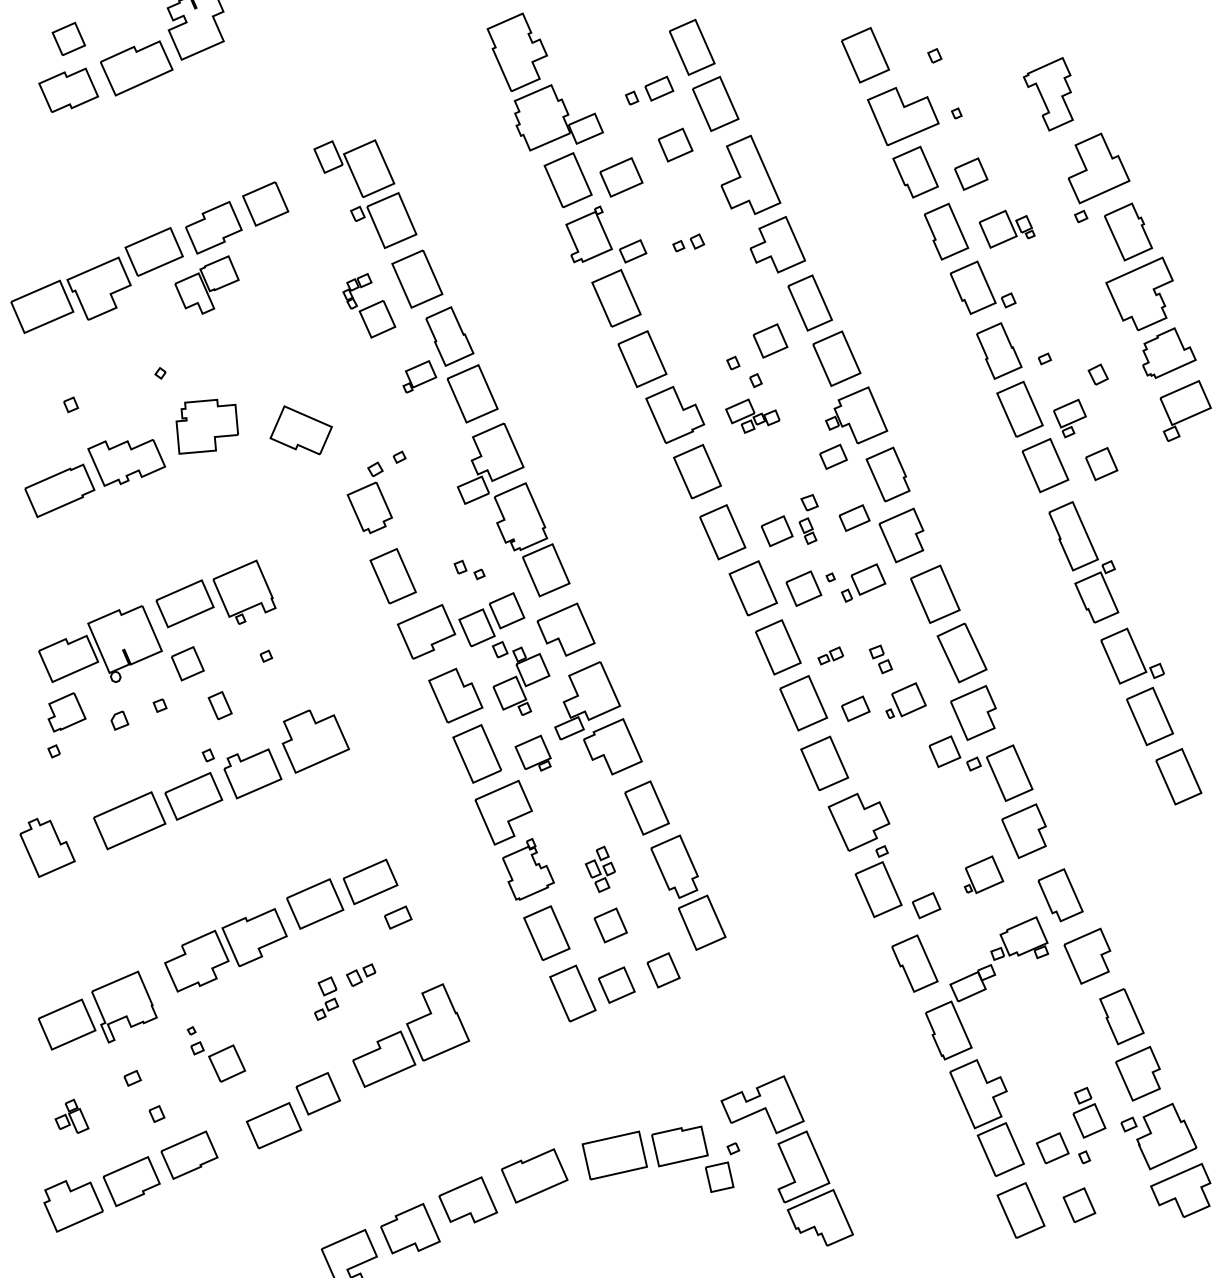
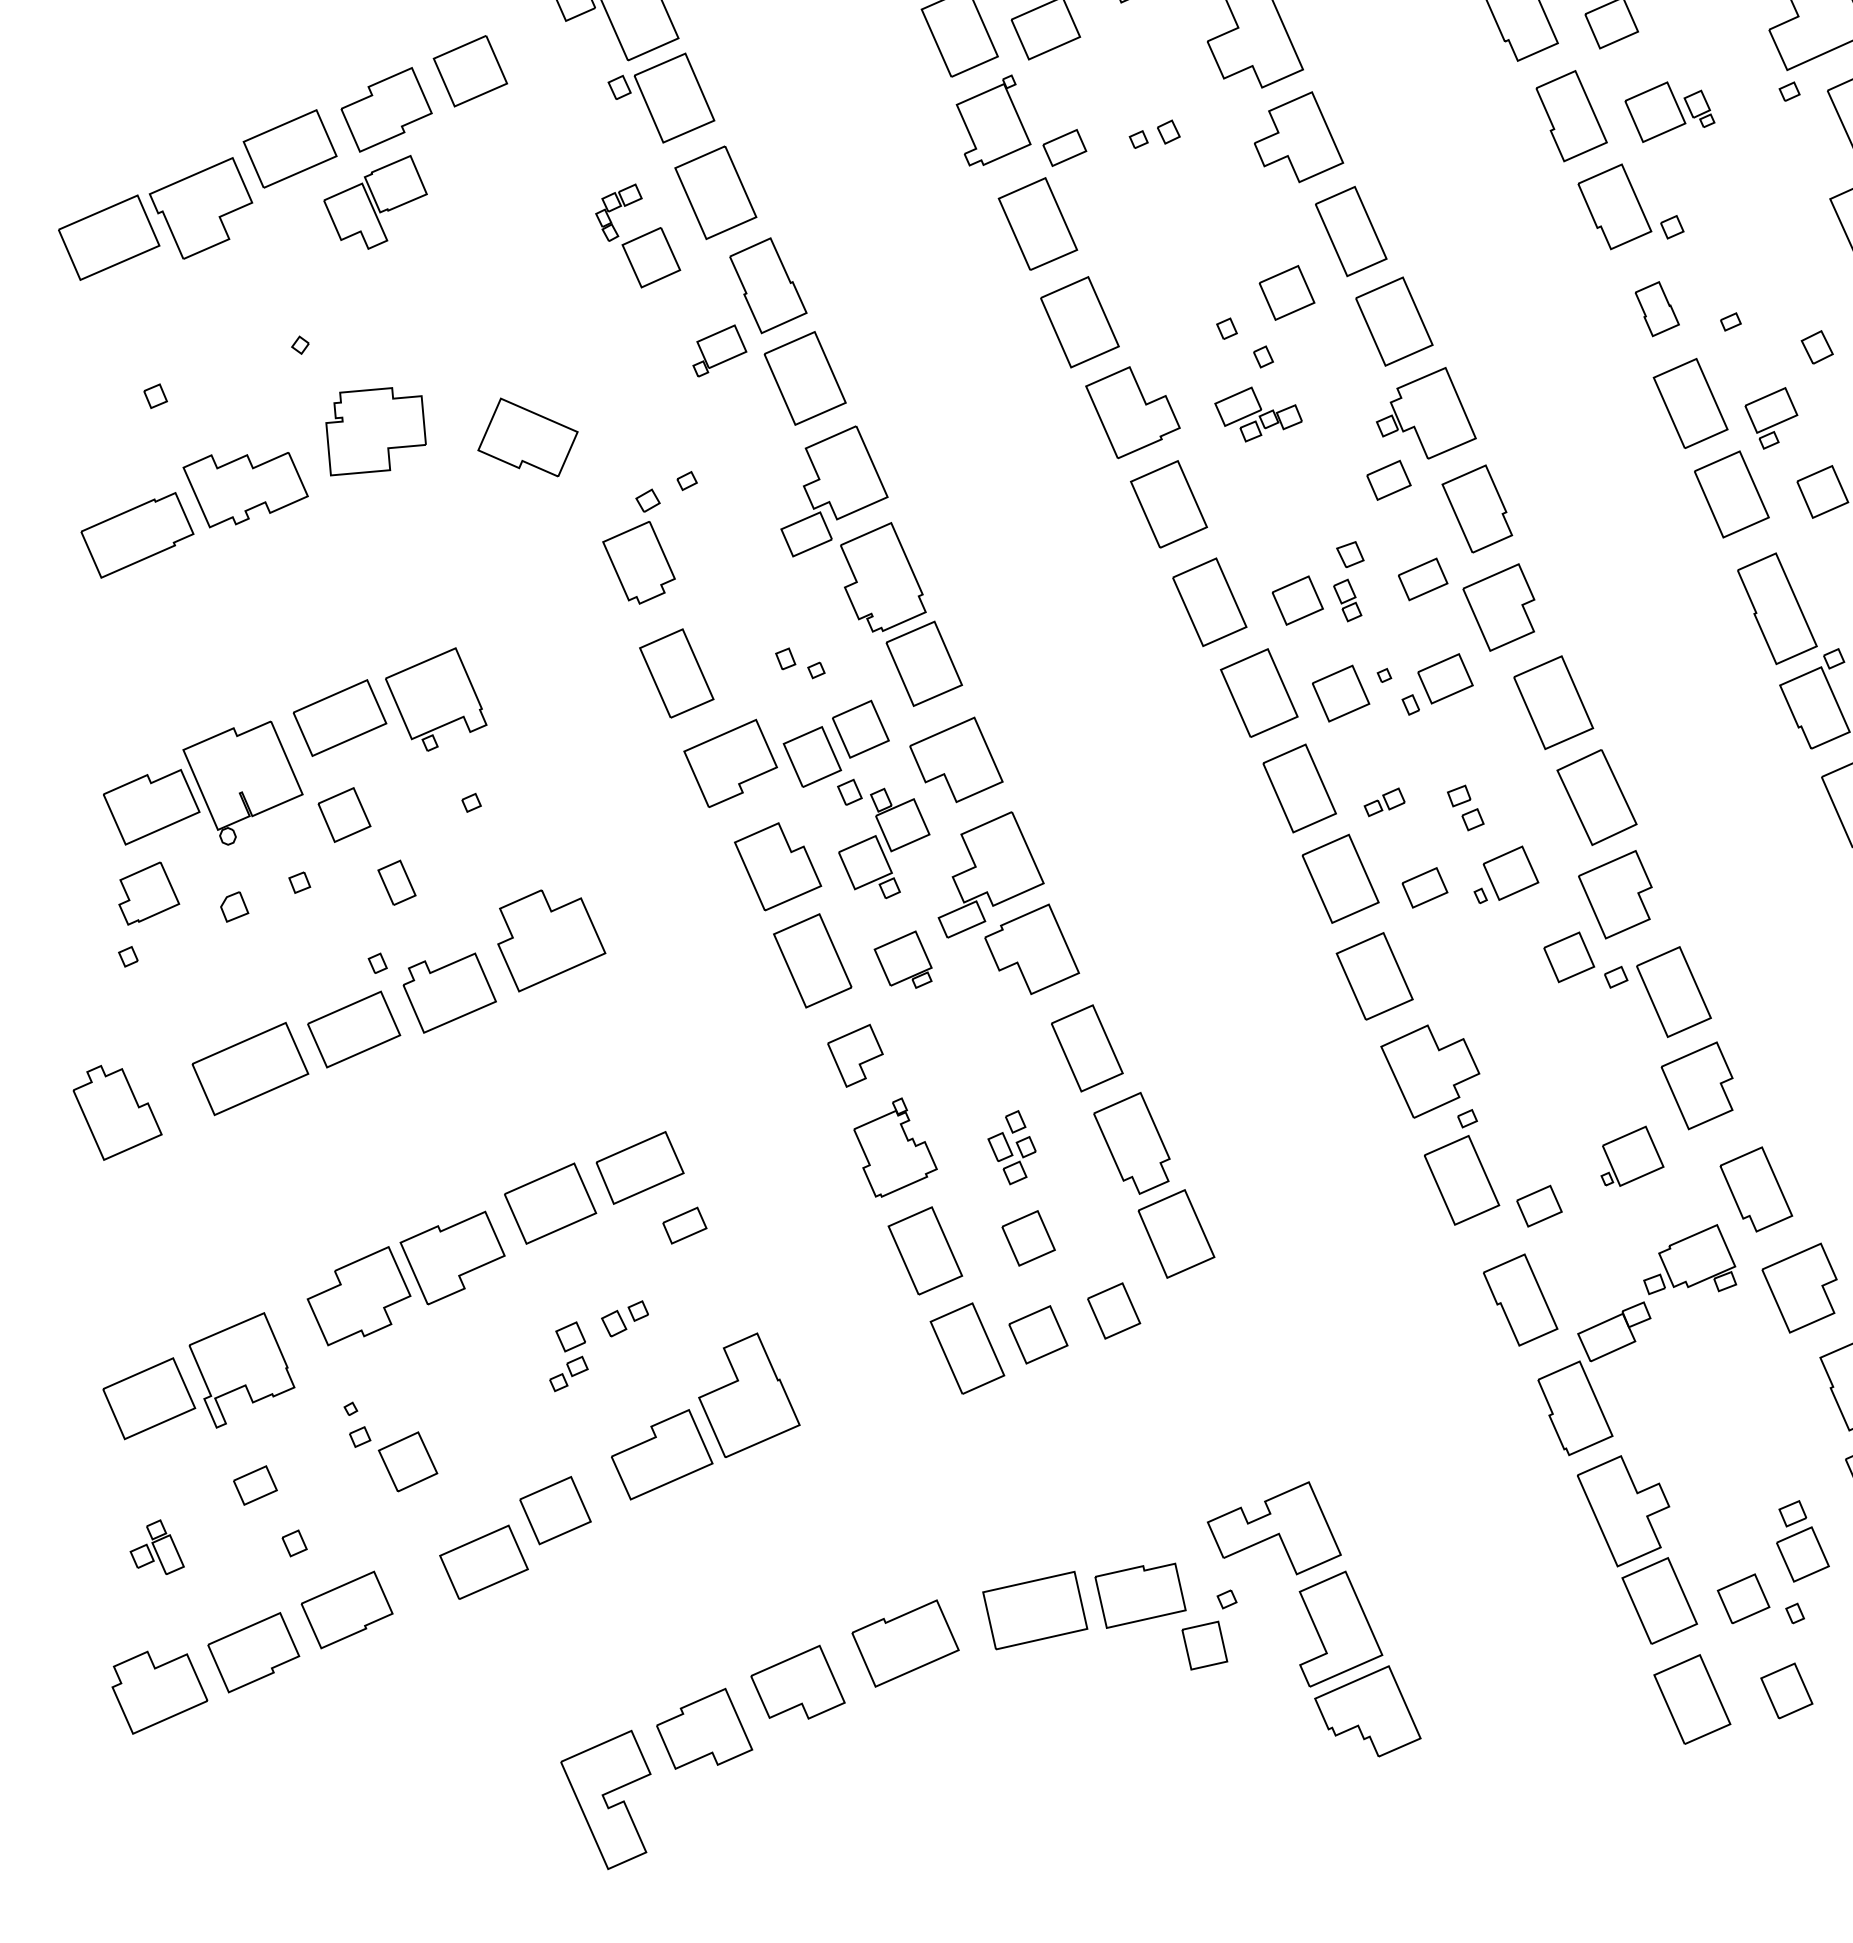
part: (999, 350) -> (1657, 308), size x0.6
part: (503, 812) -> (855, 1055), size x0.6
part: (132, 1078) -> (255, 1485), size x1.6

